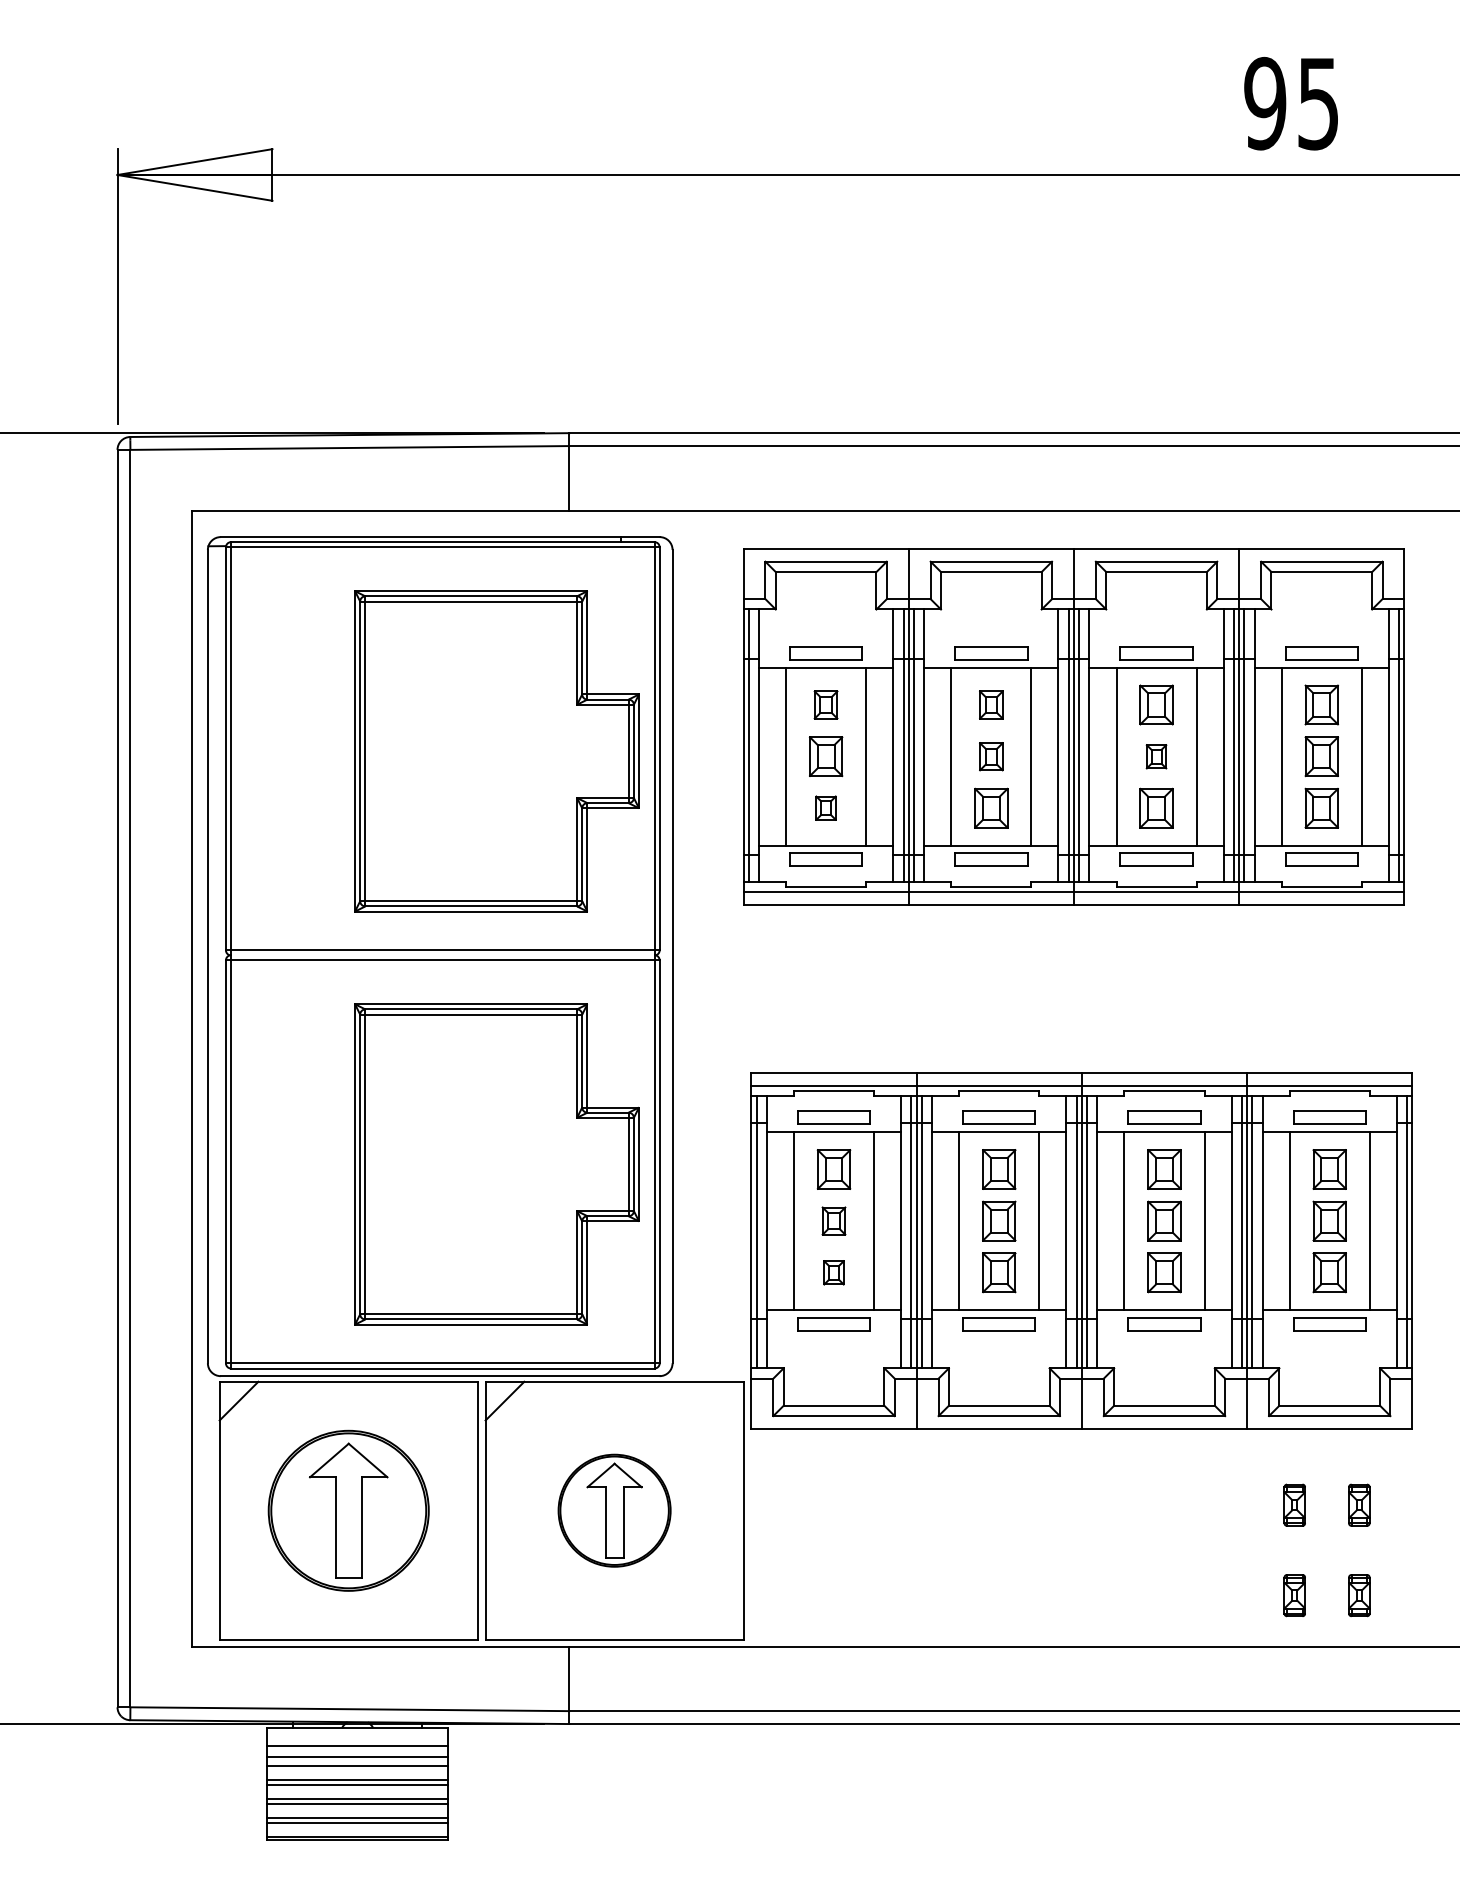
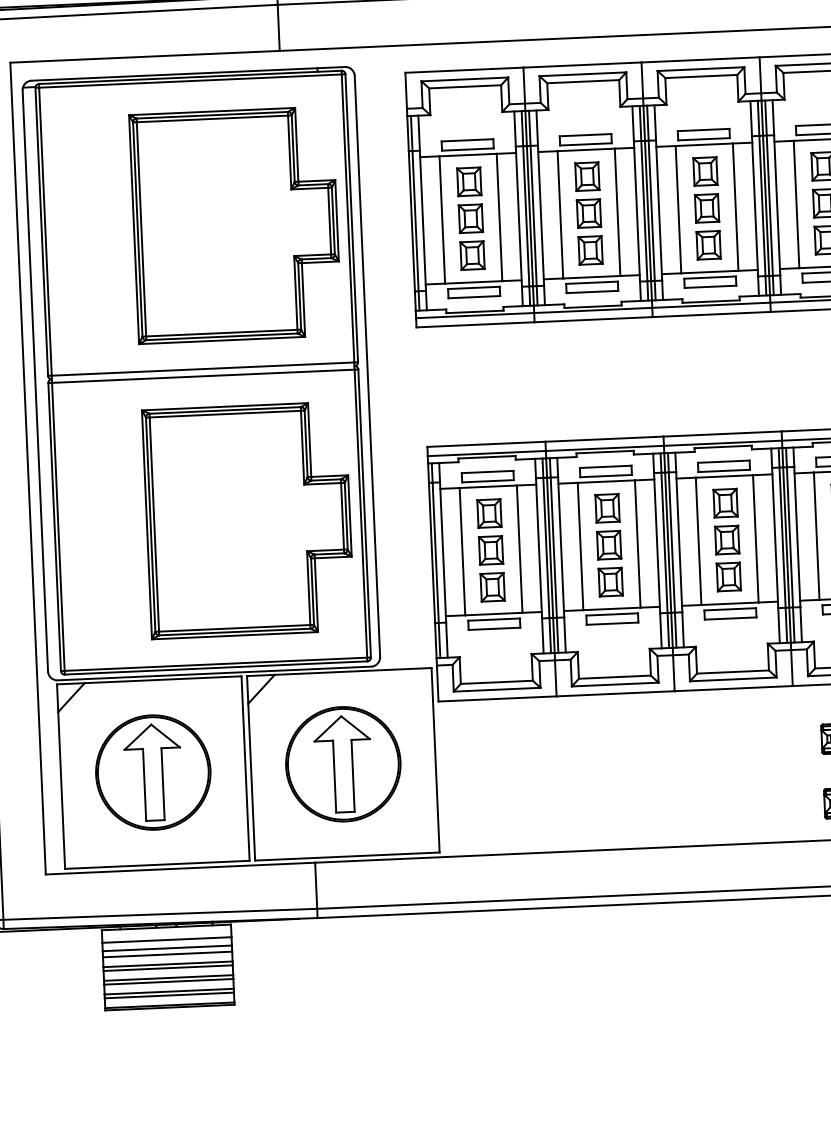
part: (825, 704) -> (468, 181), size x1.43
part: (991, 704) -> (587, 176), size x1.43
part: (991, 756) -> (589, 213), size x1.43
part: (1156, 756) -> (707, 208), size x1.67
part: (825, 807) -> (472, 255), size x1.67
part: (833, 1220) -> (490, 549), size x1.43
part: (833, 1272) -> (492, 587), size x1.67
part: (614, 1510) -> (343, 764), size x1.43

